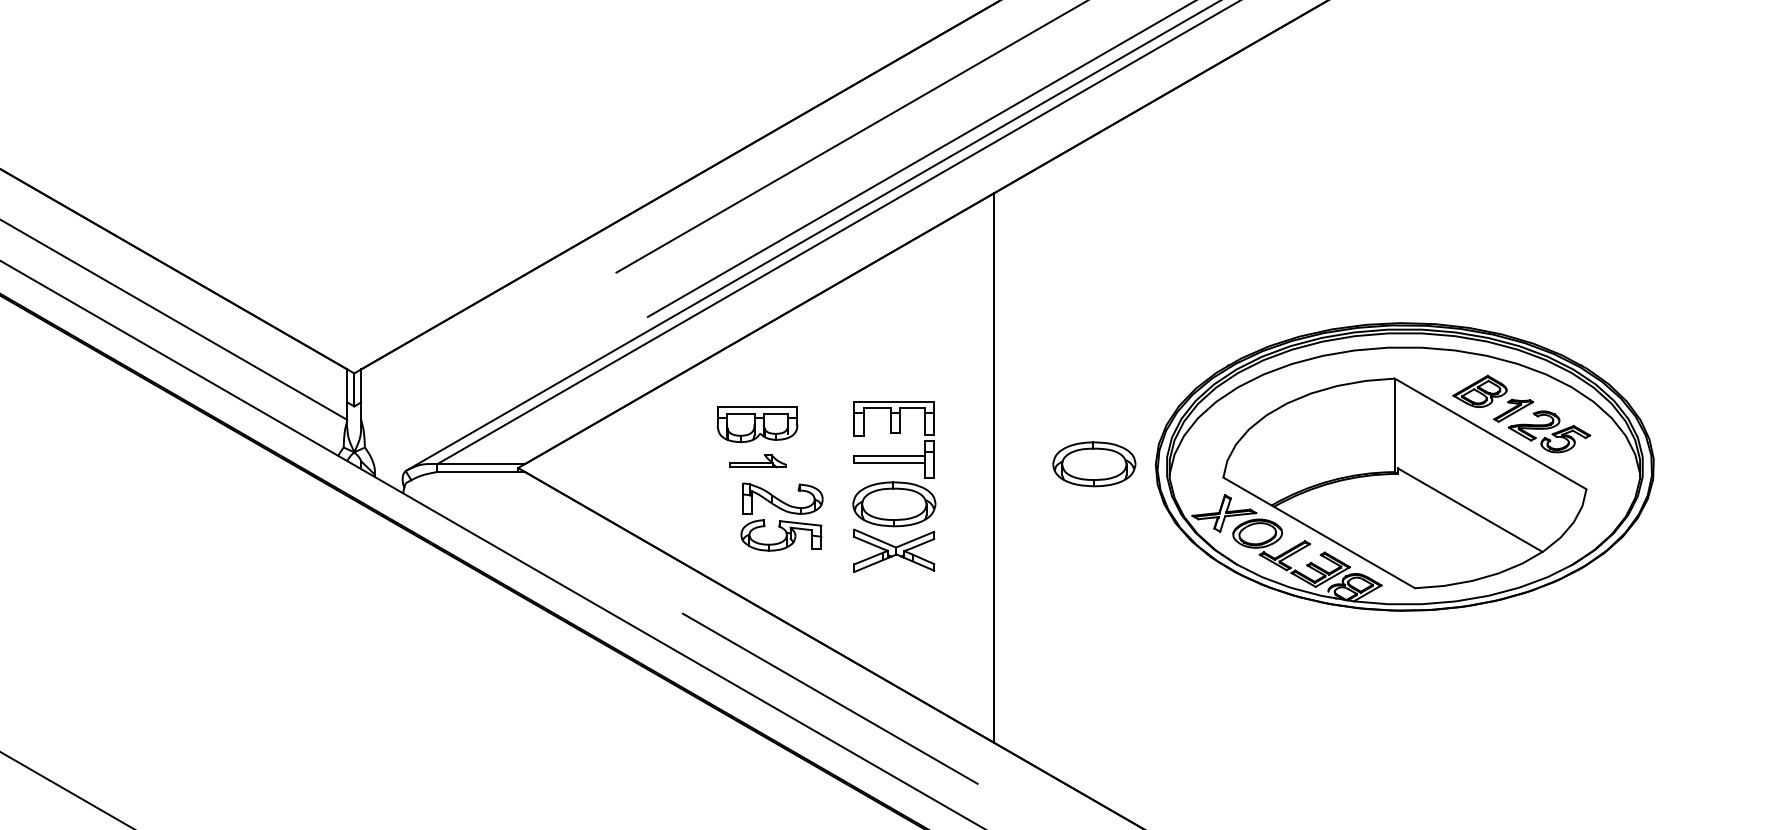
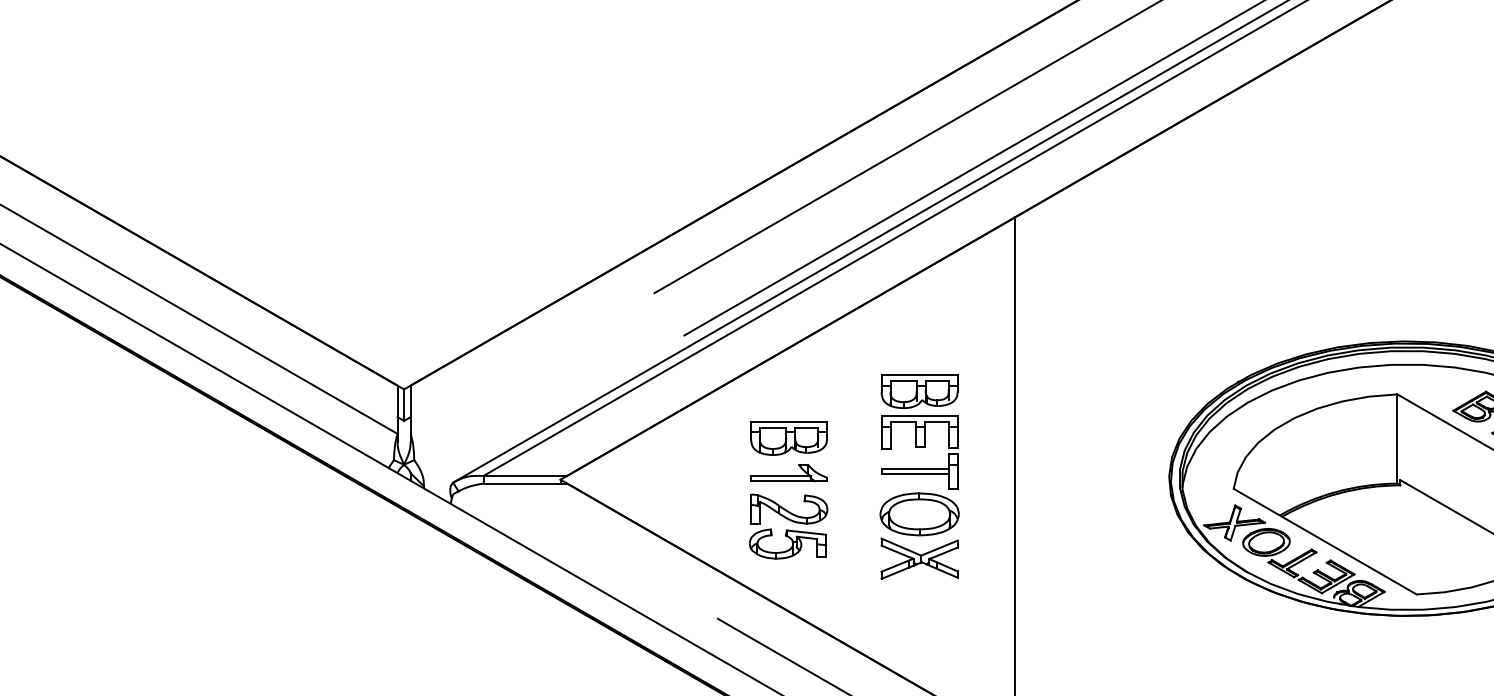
part: (893, 375) -> (918, 391), added
part: (757, 461) -> (789, 473), size x1.43
part: (1094, 464) -> (1110, 476), removed
part: (781, 516) -> (788, 526), moved

